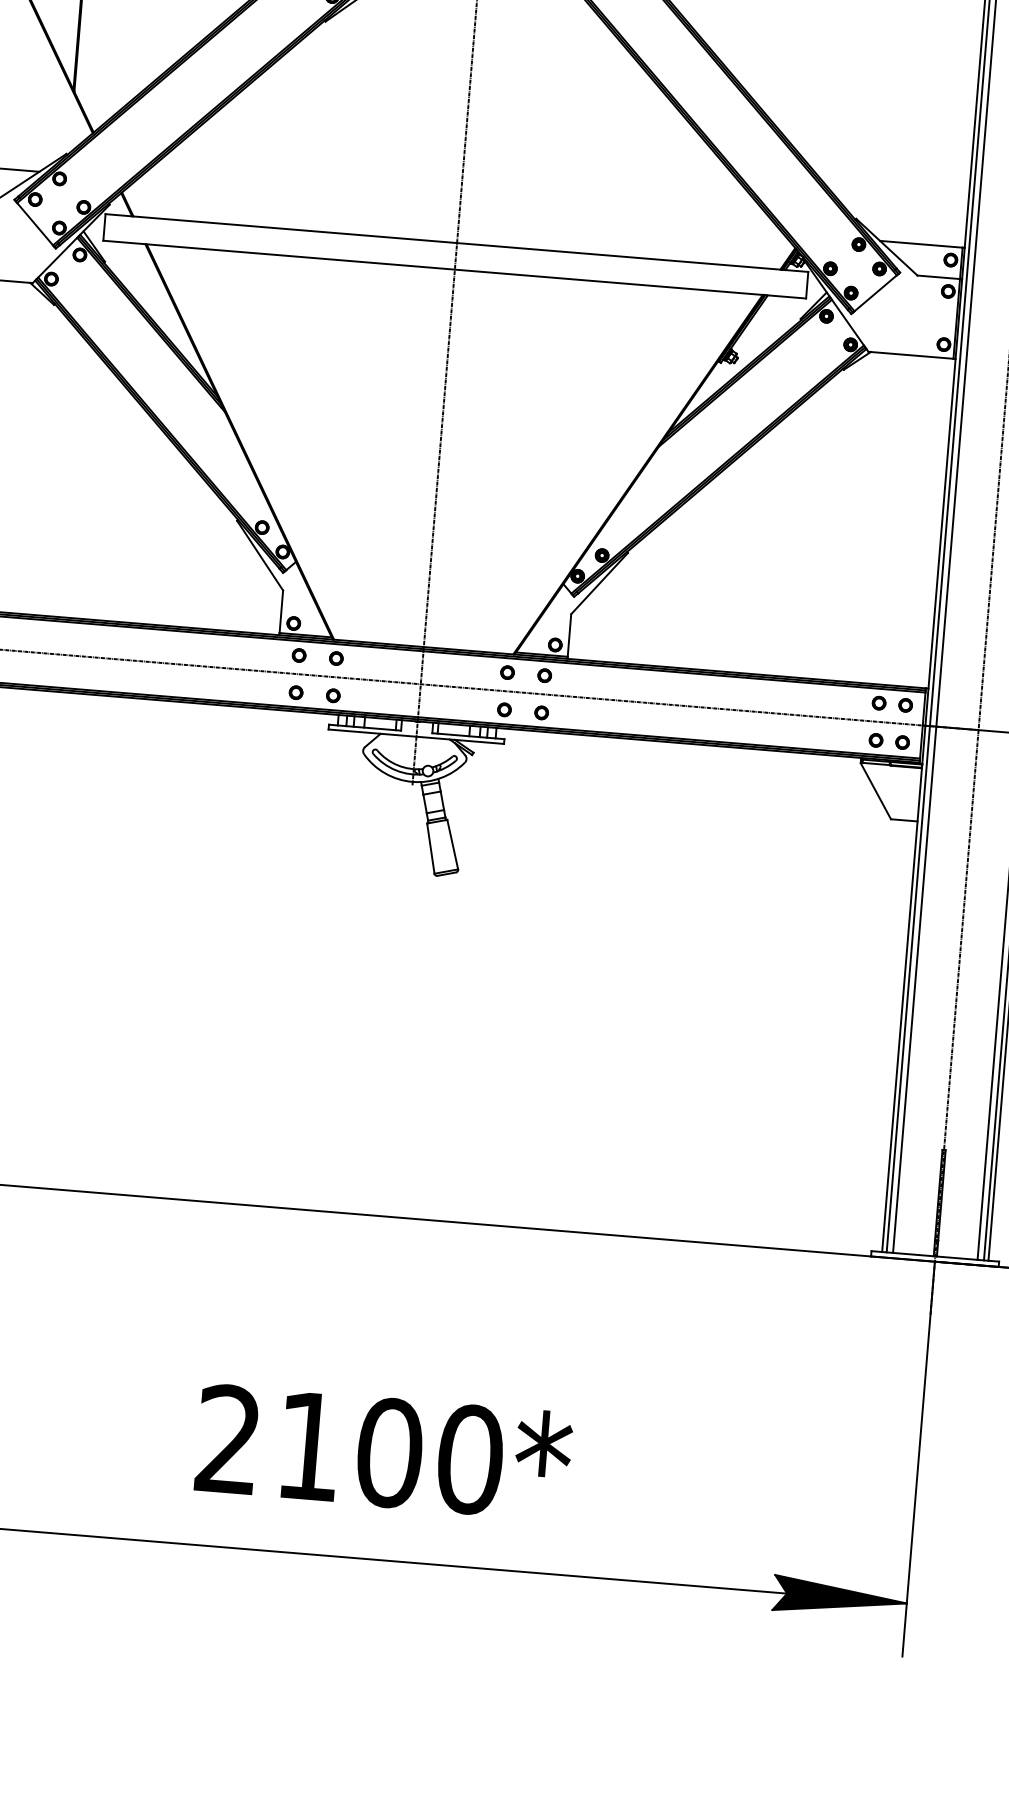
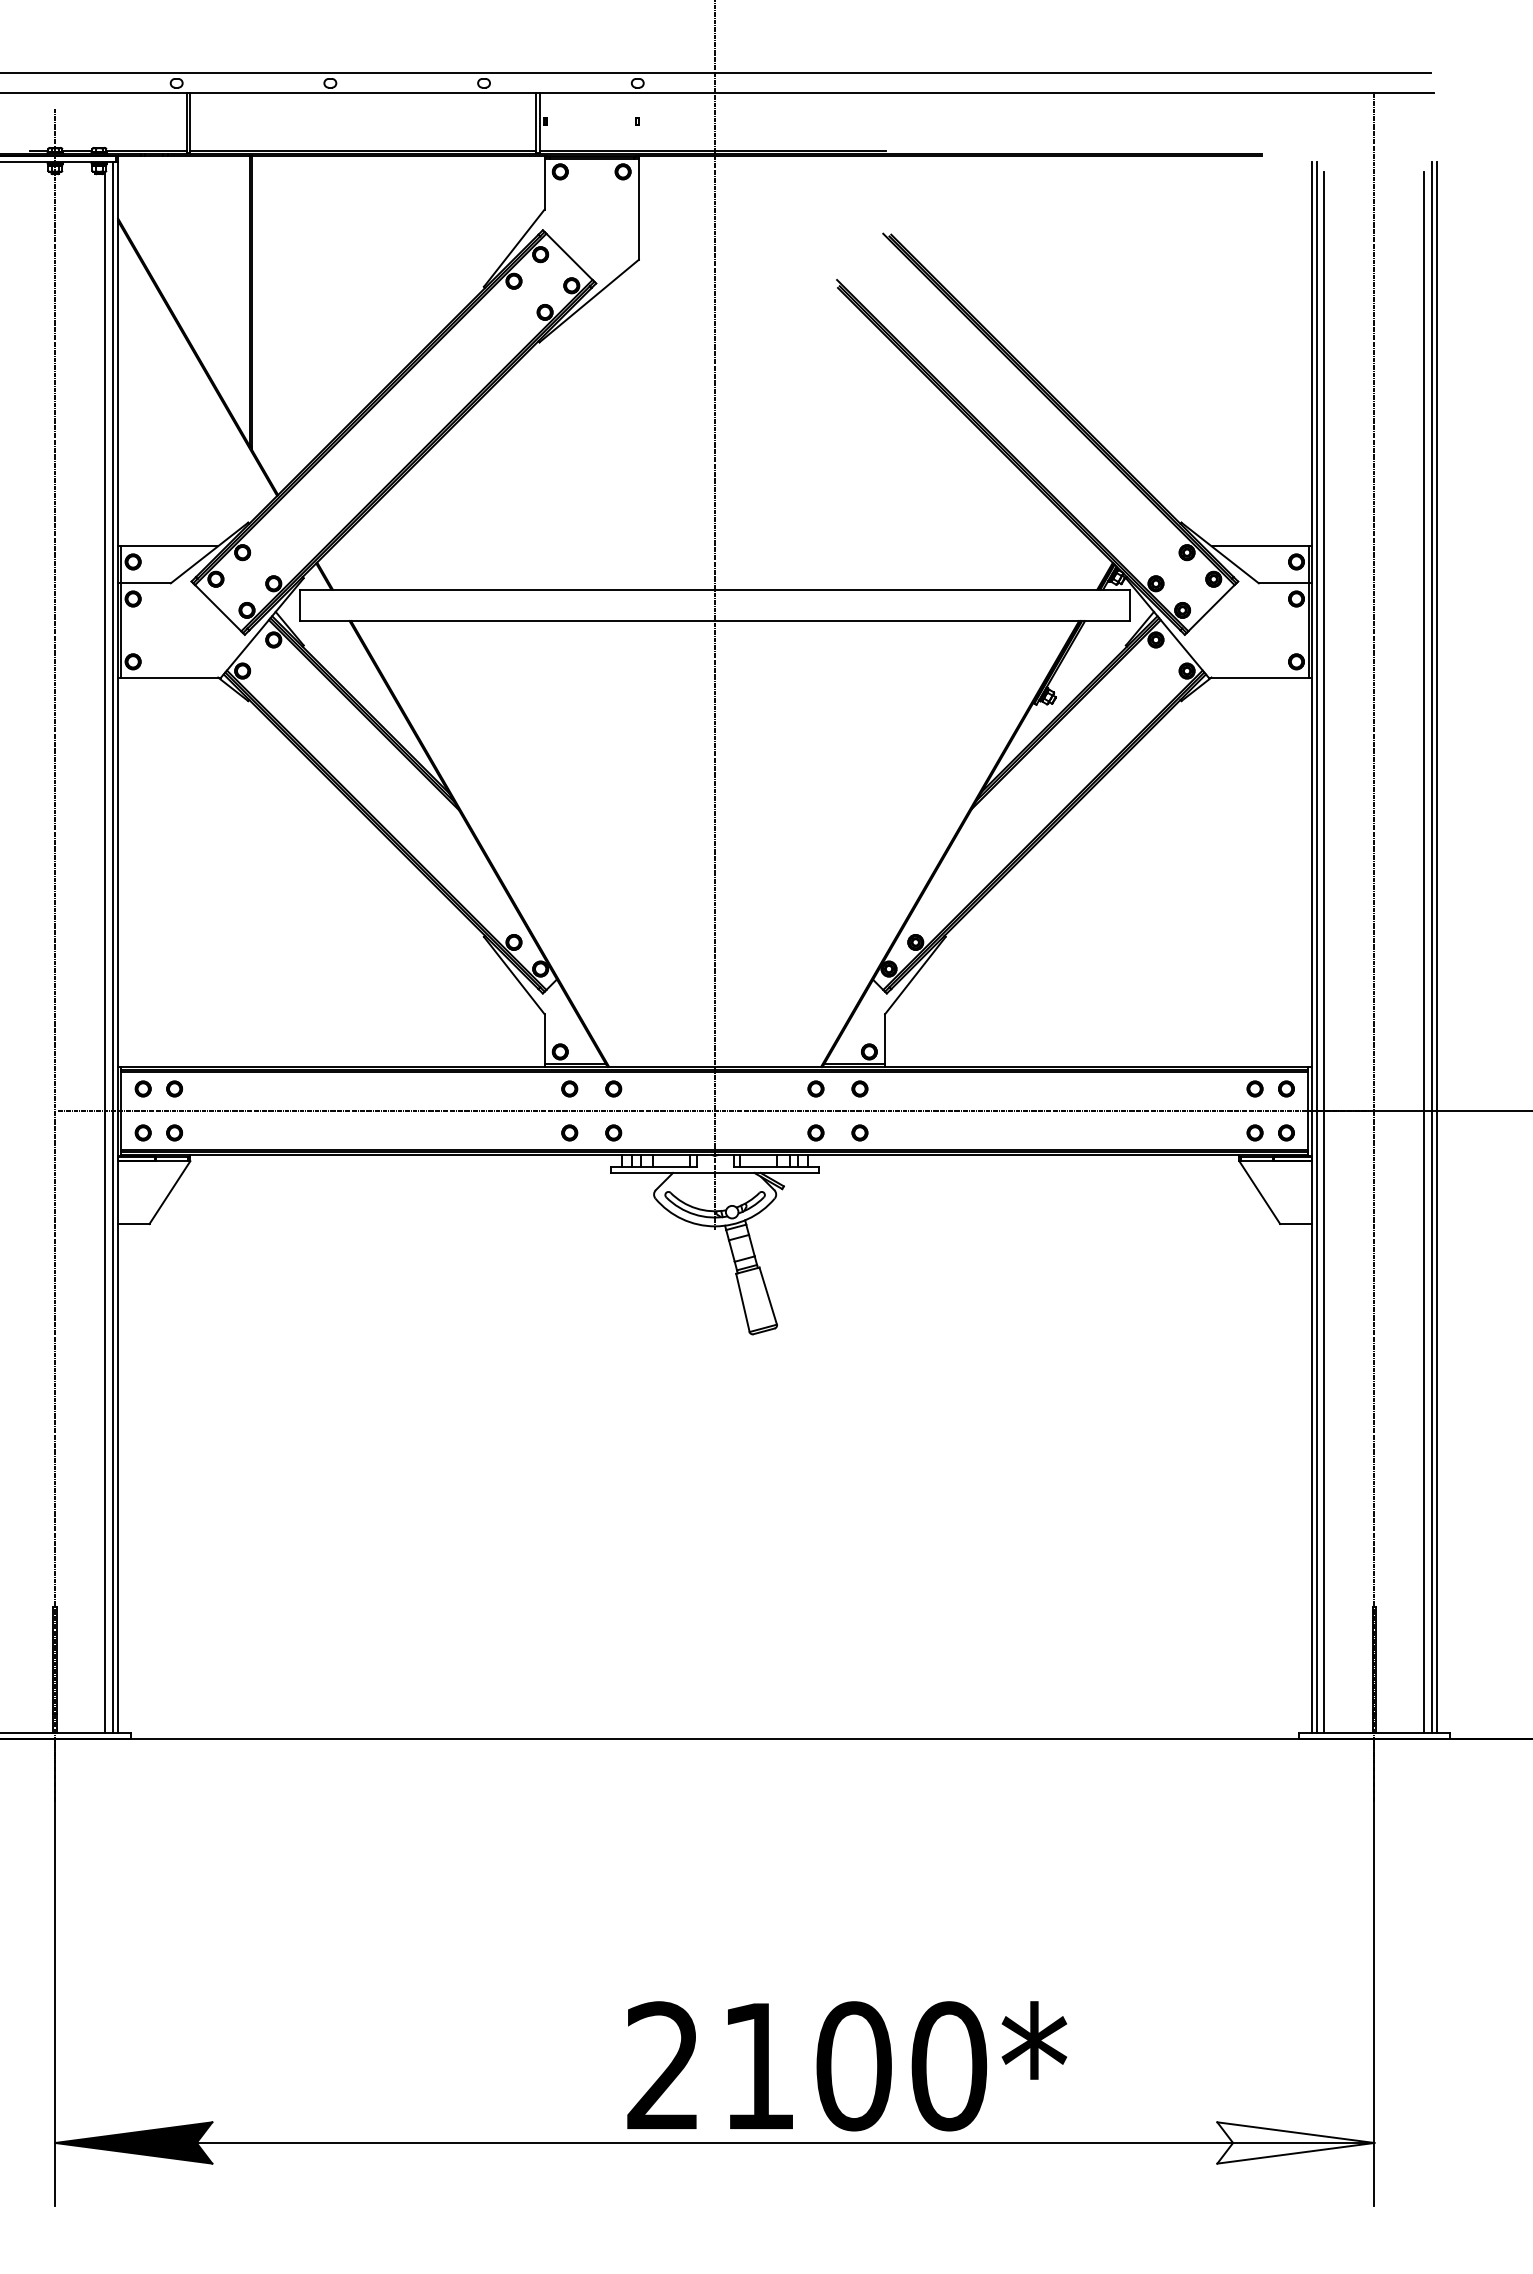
text: (384, 1452) -> (847, 2066), moved
fill: (840, 1597) -> (1295, 2142), removed

